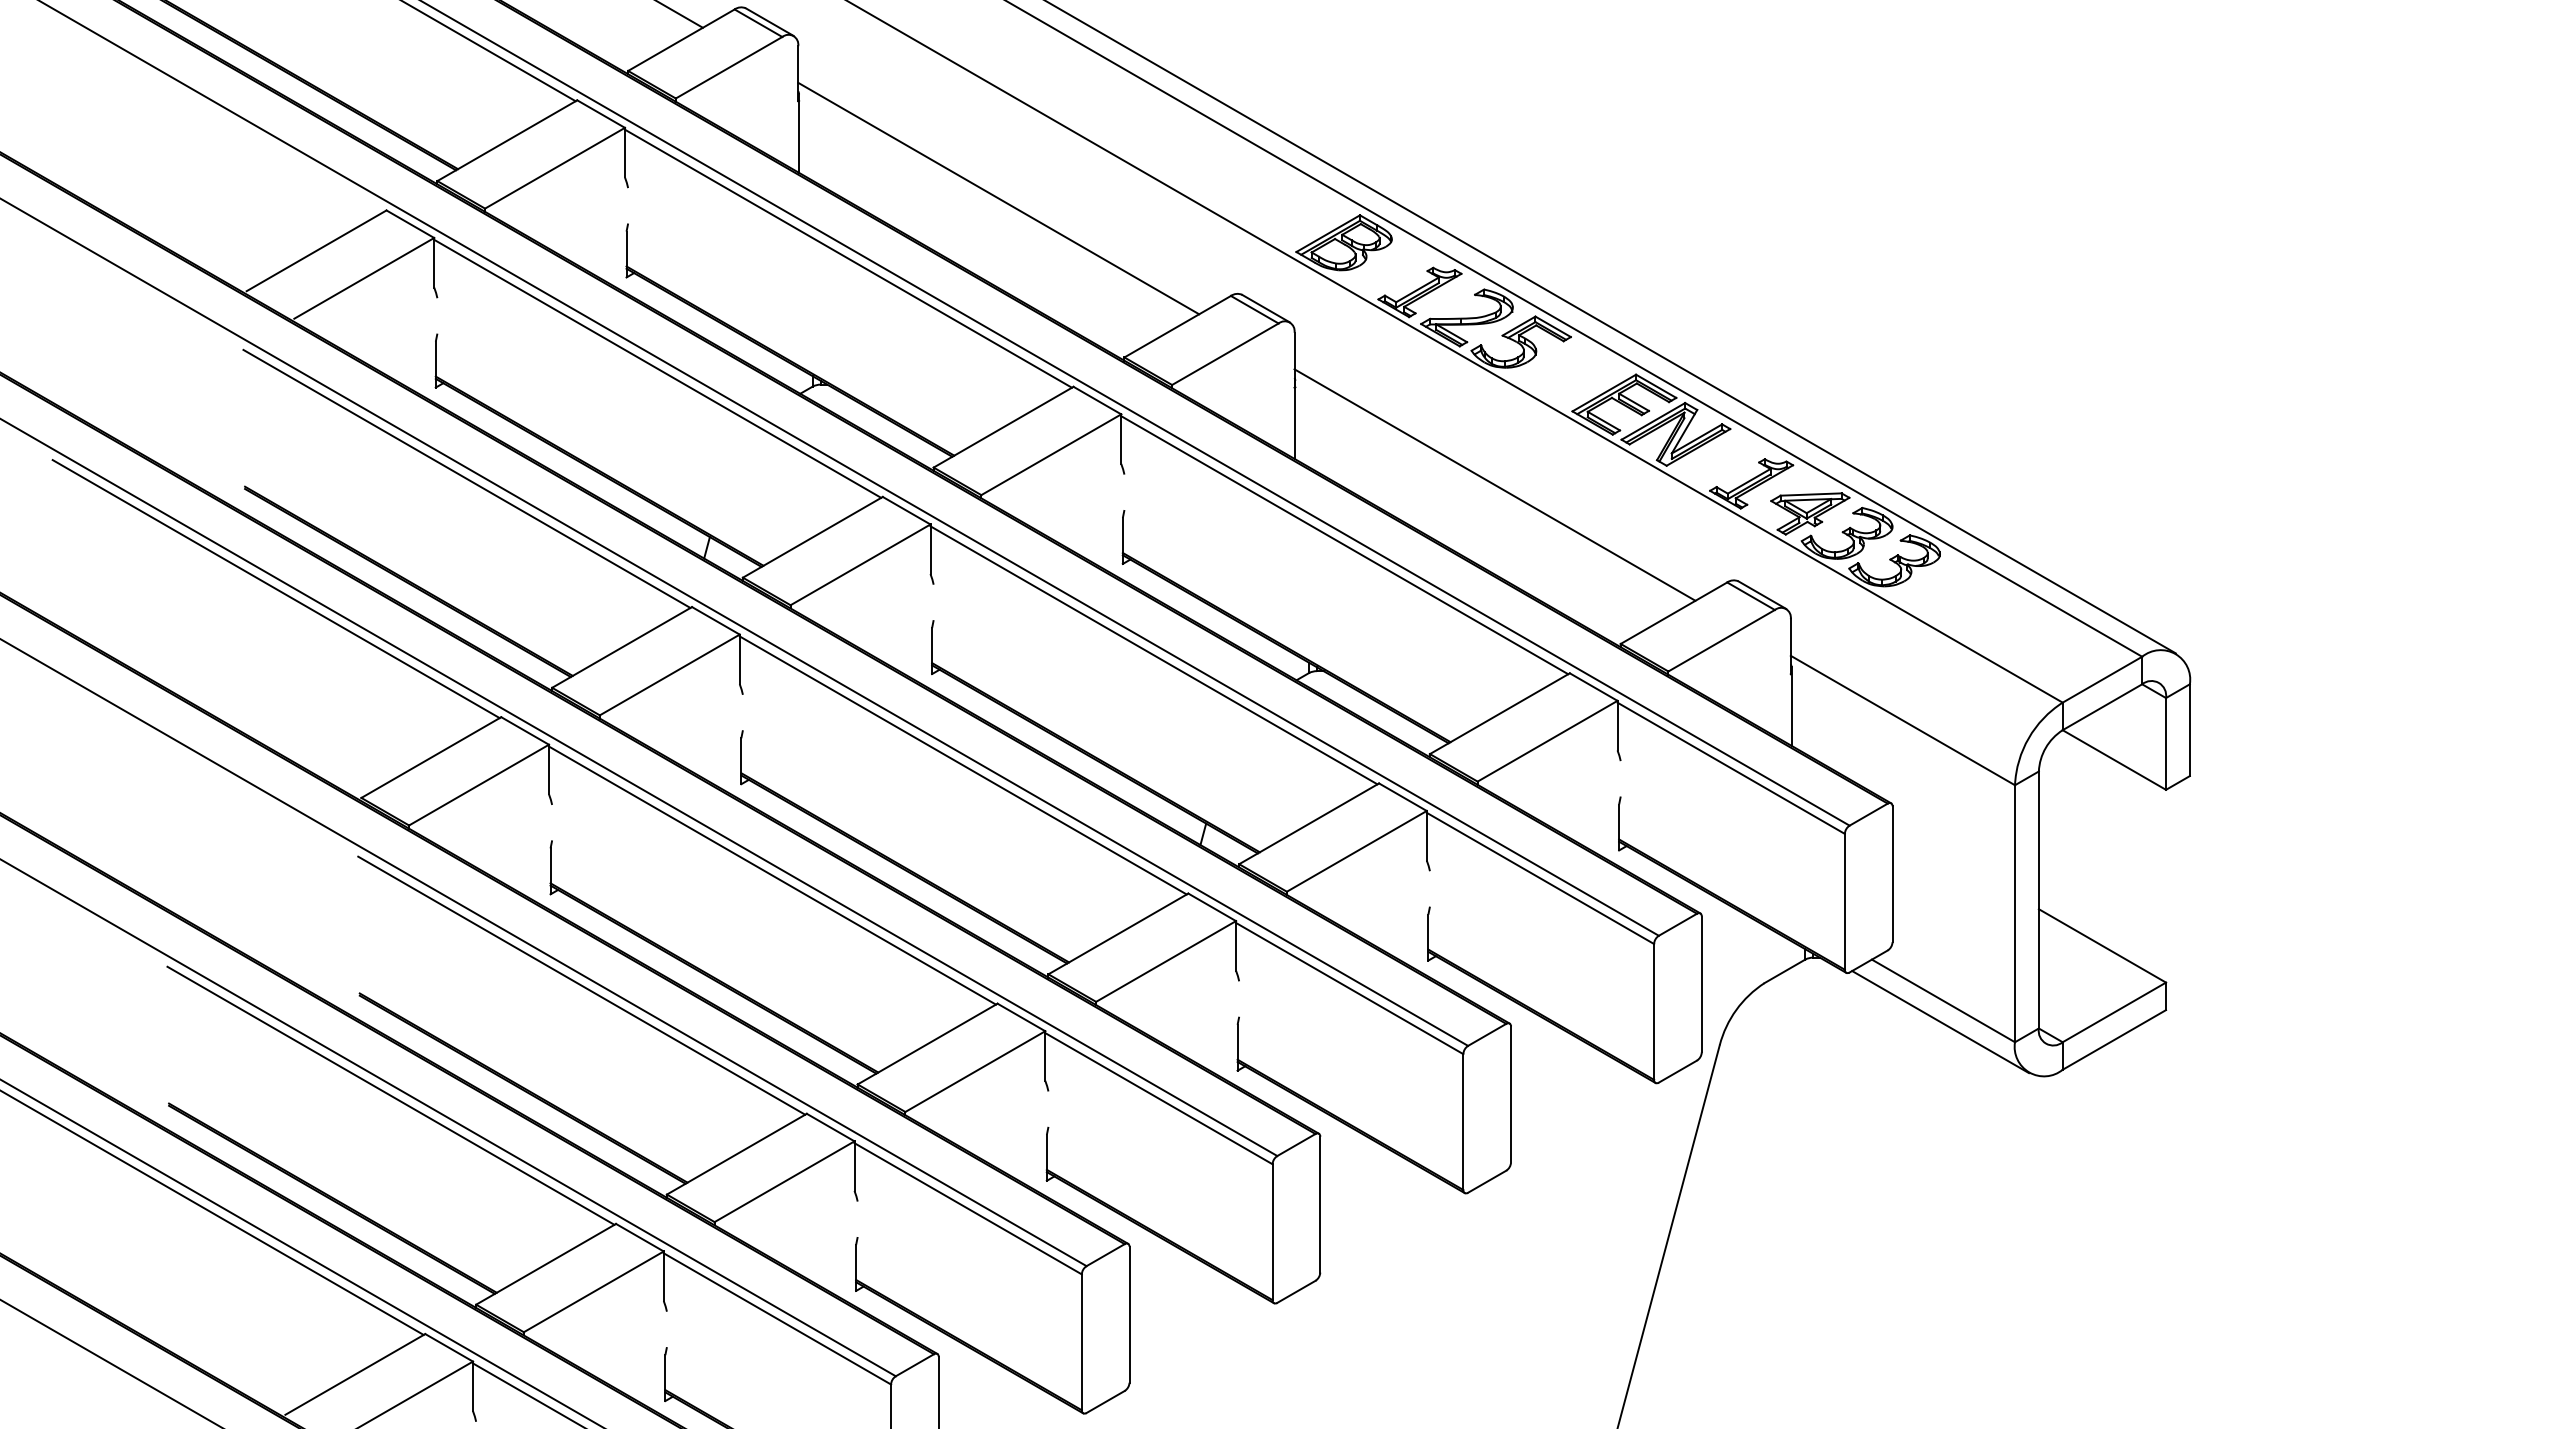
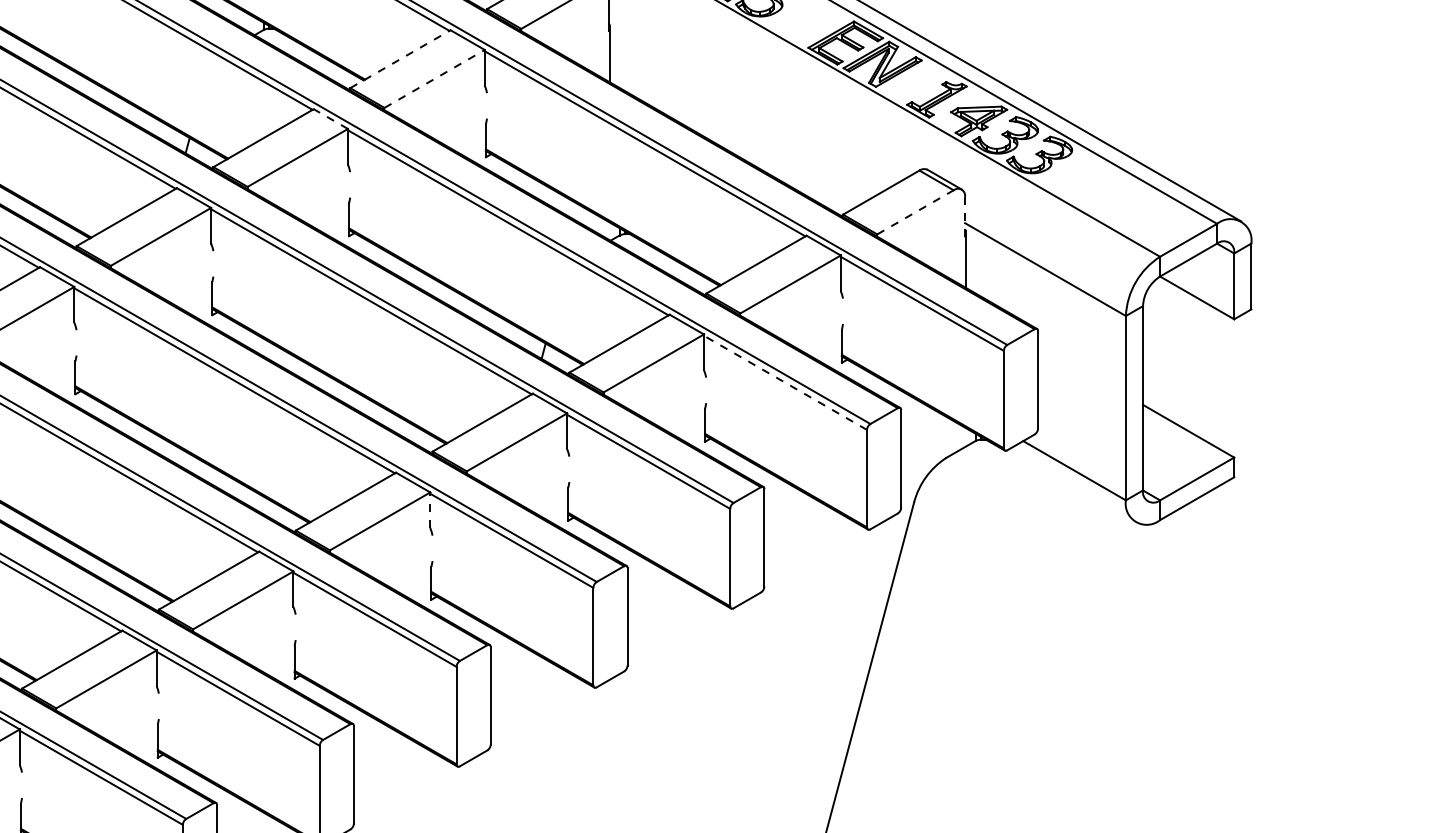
line: (1003, 427) -> (400, 59), solid -> dashed
line: (1051, 454) -> (434, 78), solid -> dashed
line: (1494, 484) -> (752, 100), removed
line: (906, 510) -> (330, 118), solid -> dashed
line: (1722, 640) -> (916, 212), solid -> dashed
line: (1790, 646) -> (964, 216), solid -> dashed
line: (1540, 878) -> (785, 382), solid -> dashed
line: (1940, 1022) -> (1072, 486), removed
line: (1045, 1056) -> (430, 510), solid -> dashed

